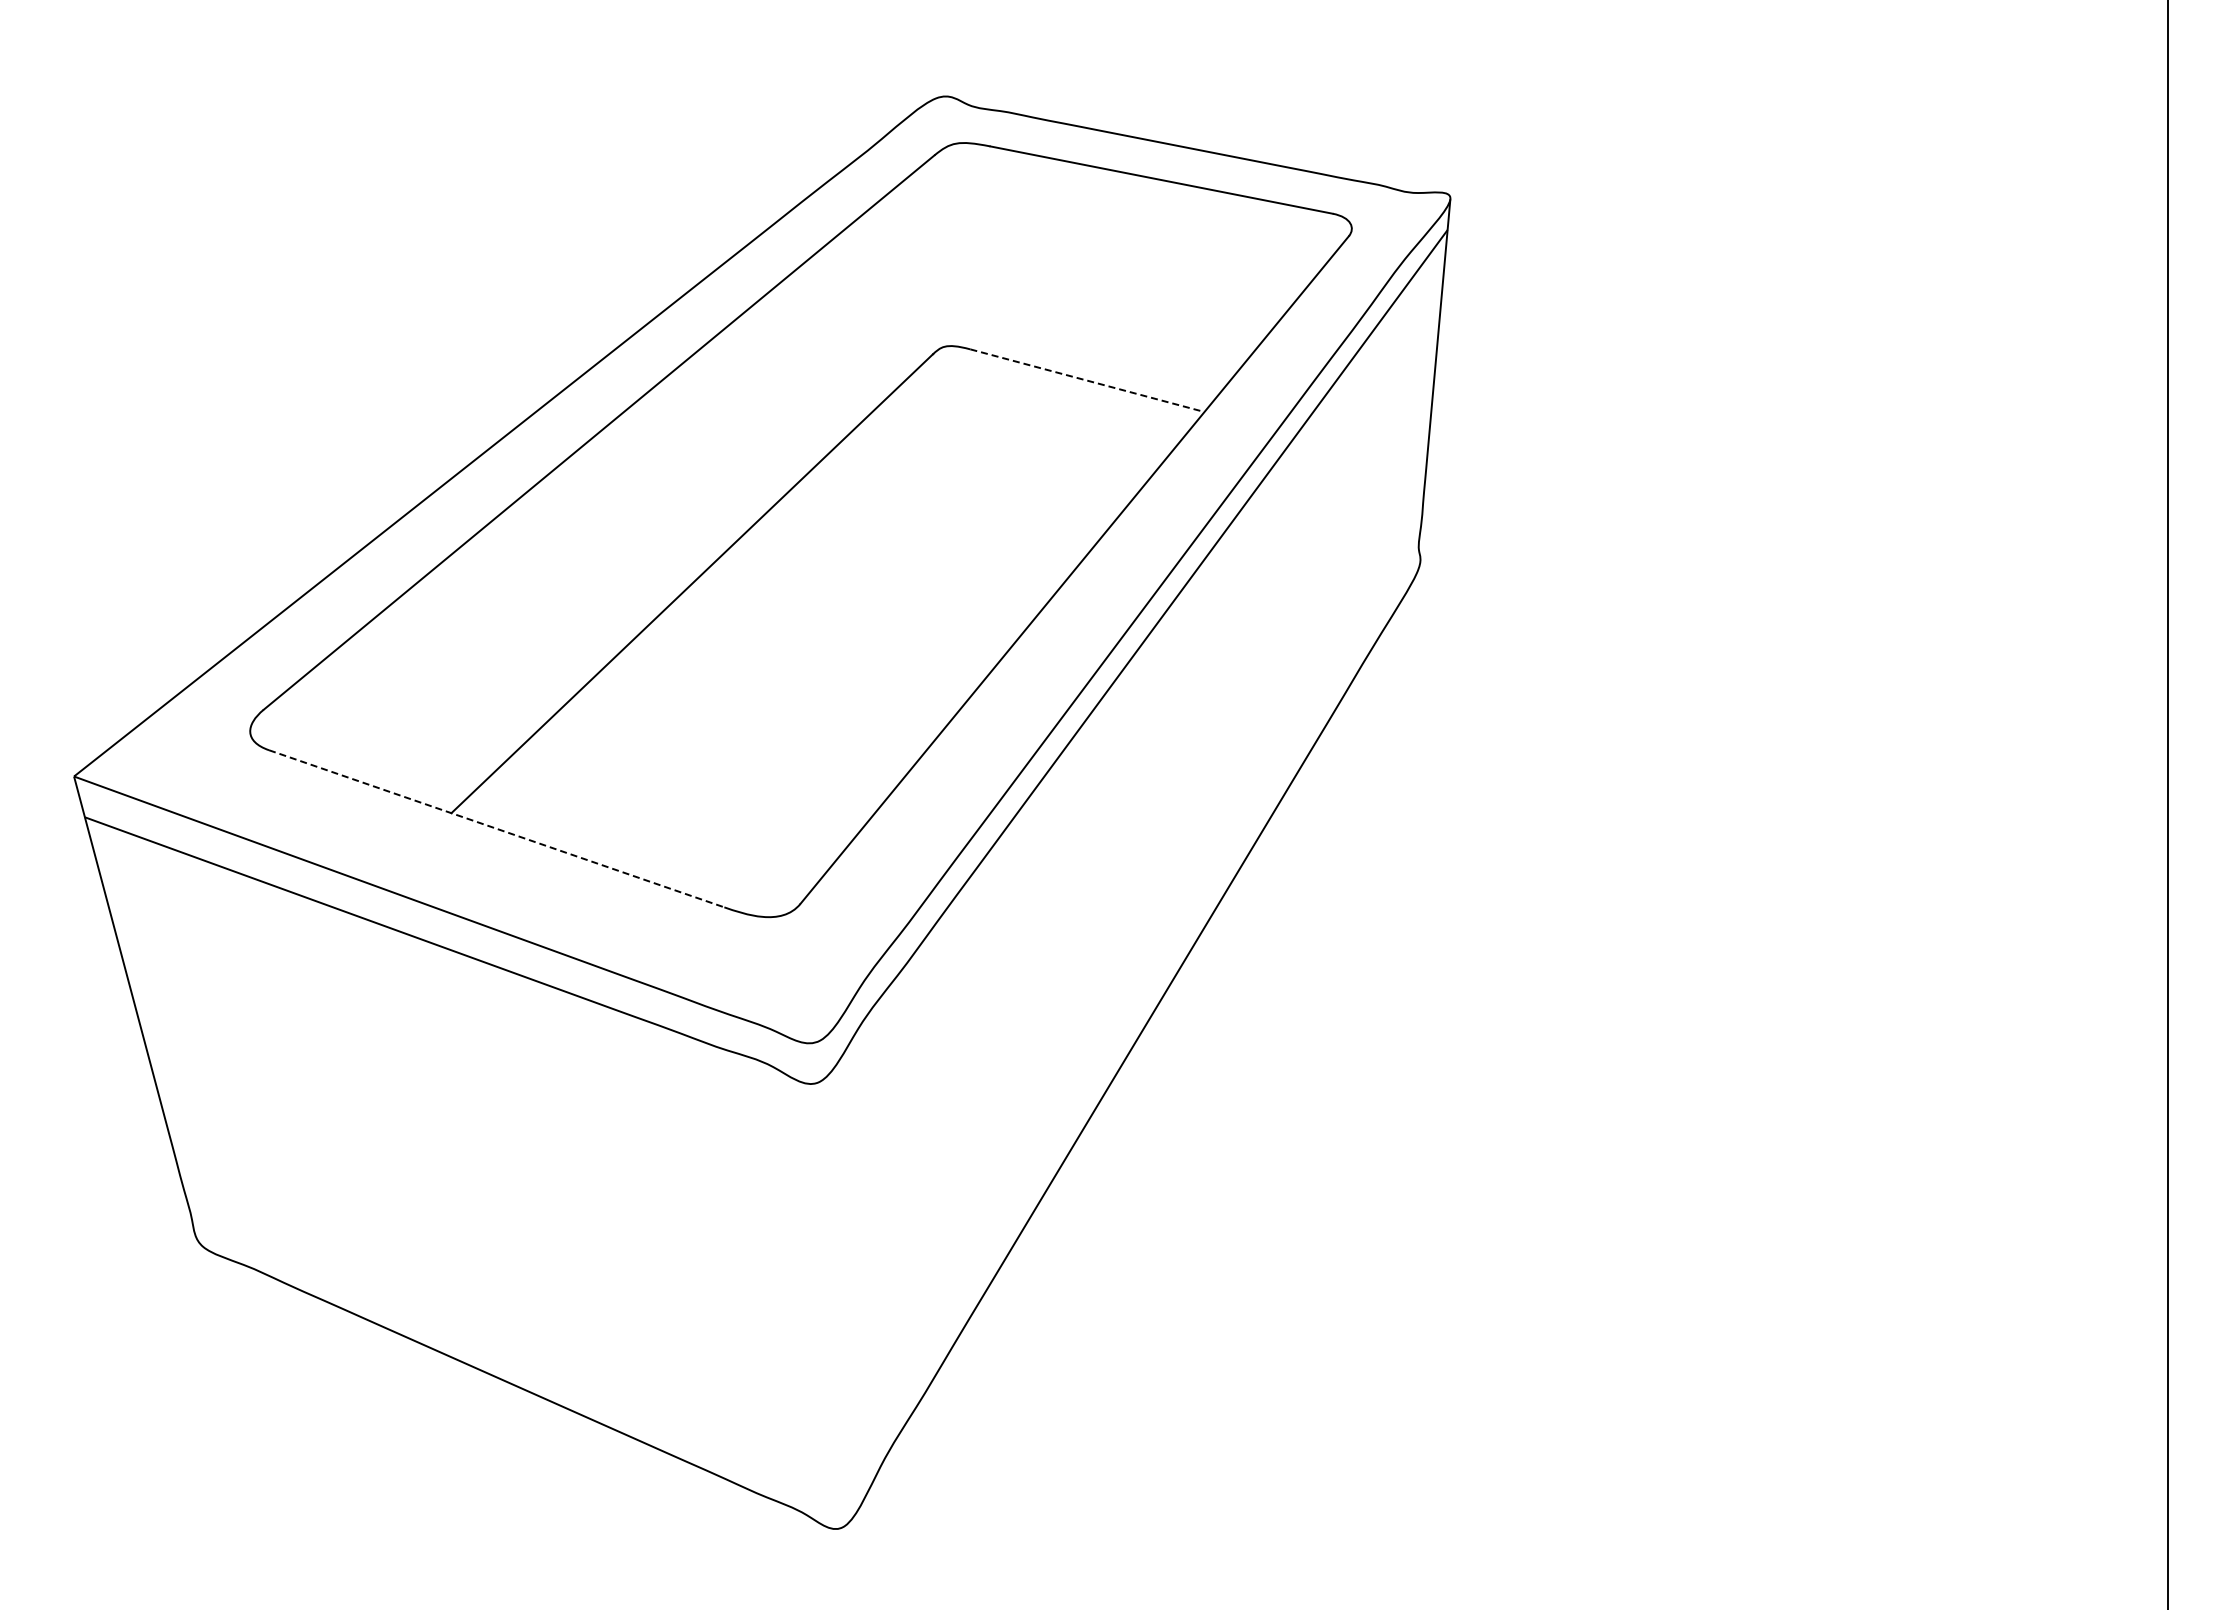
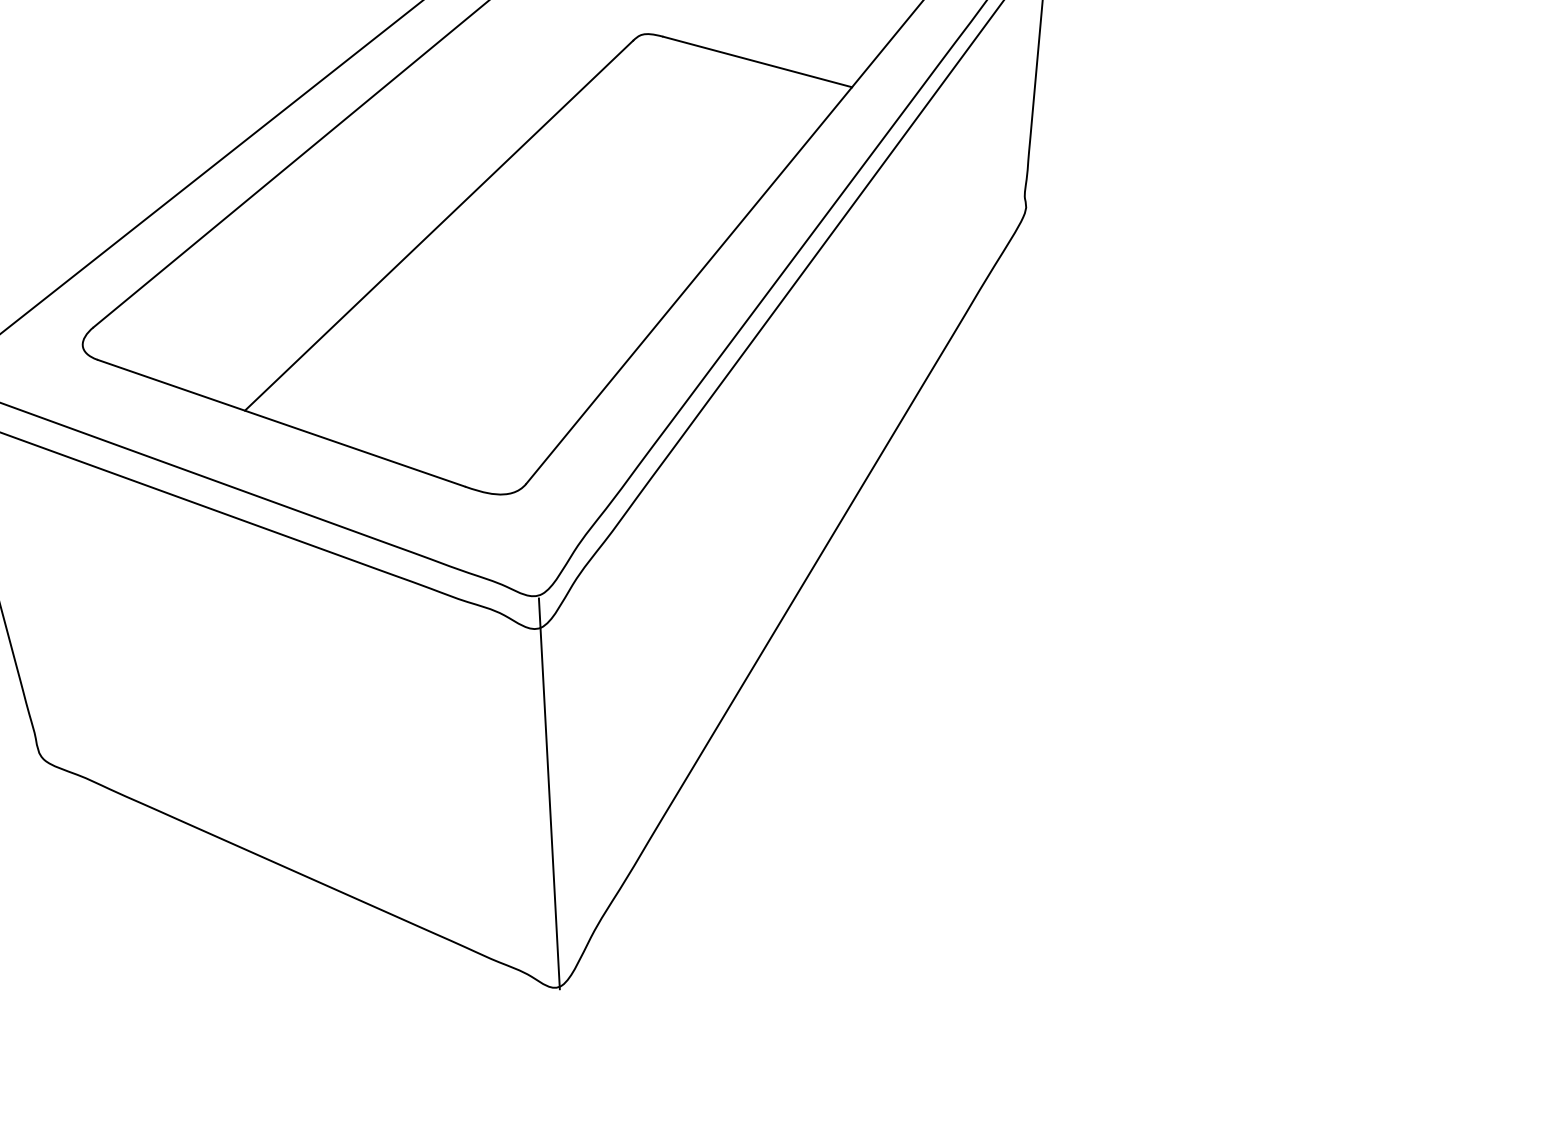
line: (1087, 380) -> (757, 61), dashed -> solid
line: (496, 828) -> (281, 423), dashed -> solid
line: (829, 1288) -> (549, 793), added

